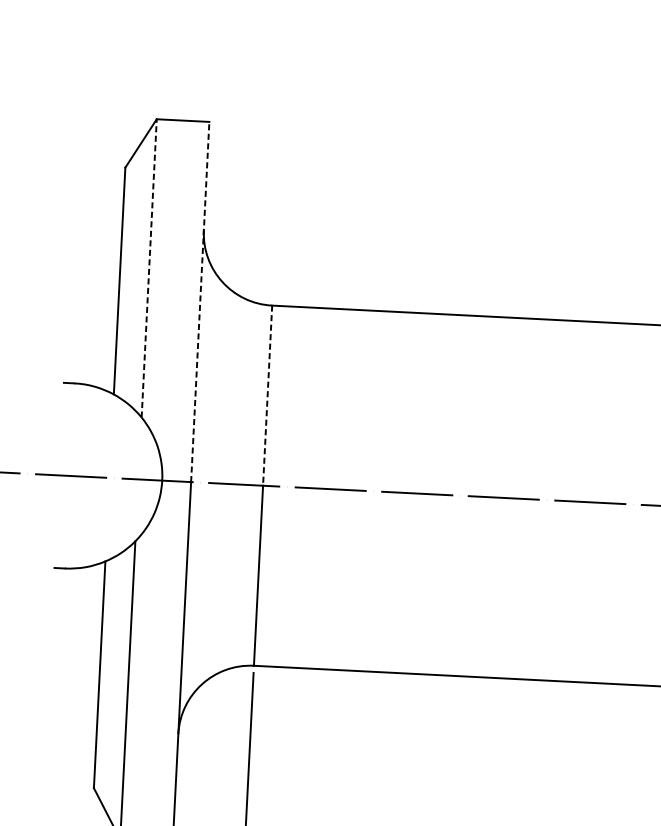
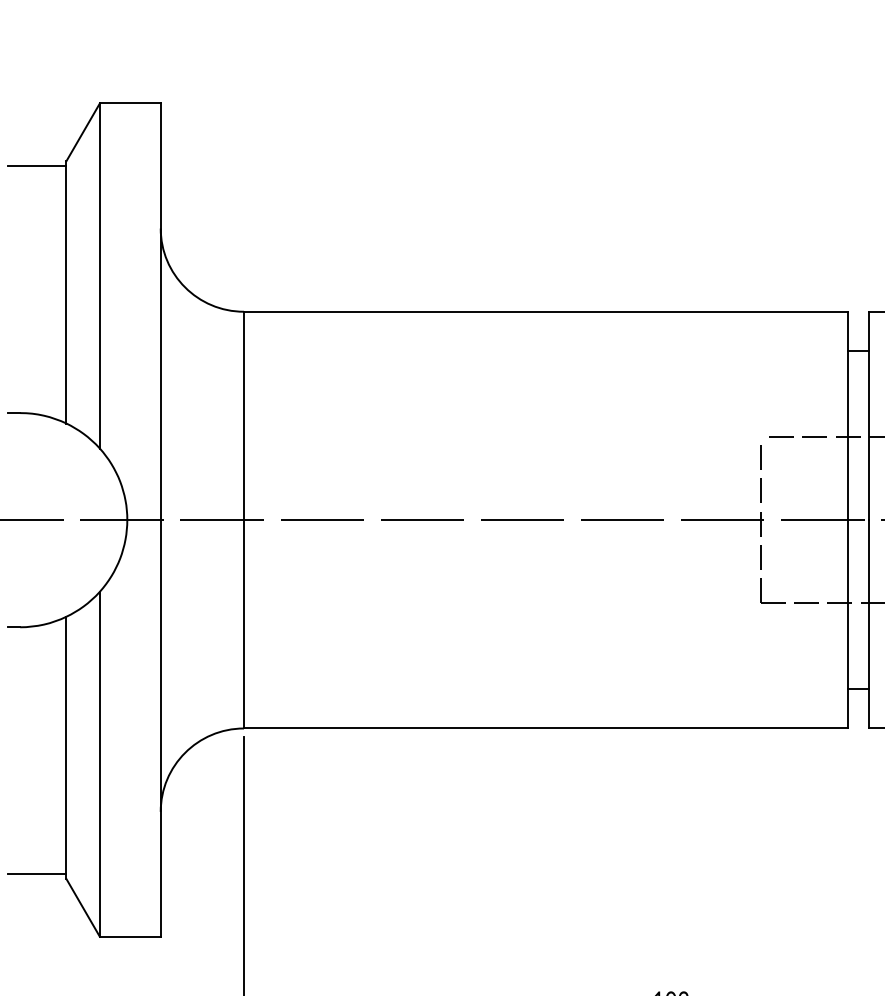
line: (100, 170) -> (37, 165), added
line: (148, 268) -> (99, 276), dashed -> solid
line: (200, 301) -> (160, 311), dashed -> solid
line: (267, 396) -> (243, 416), dashed -> solid
line: (69, 782) -> (37, 874), added

